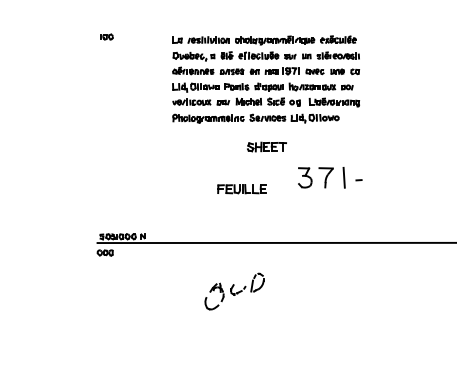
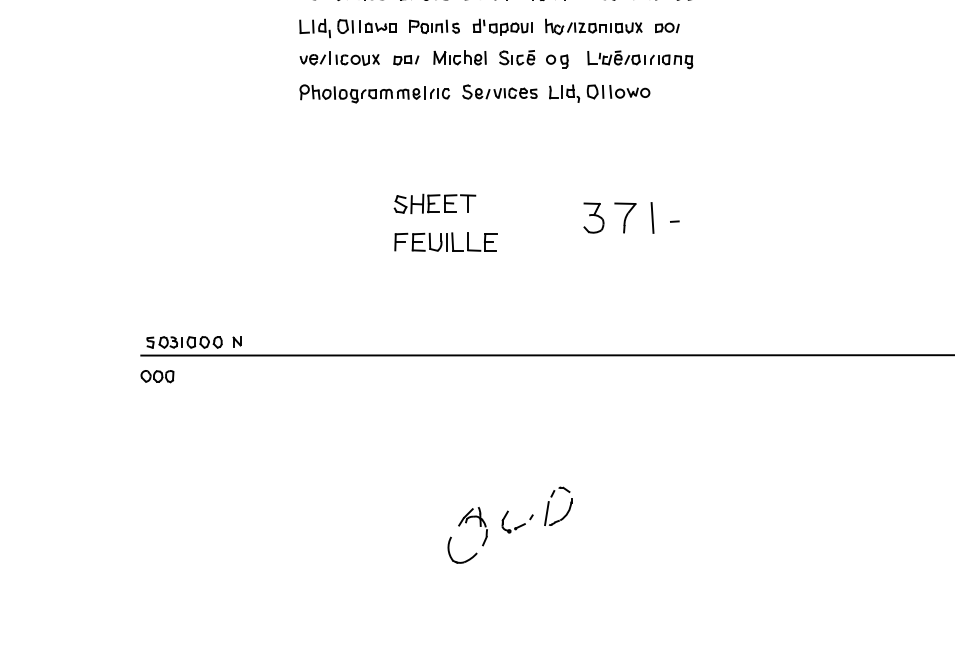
part: (266, 146) -> (433, 202), moved
part: (330, 177) -> (631, 217), size x0.71
part: (234, 291) -> (509, 525), moved

